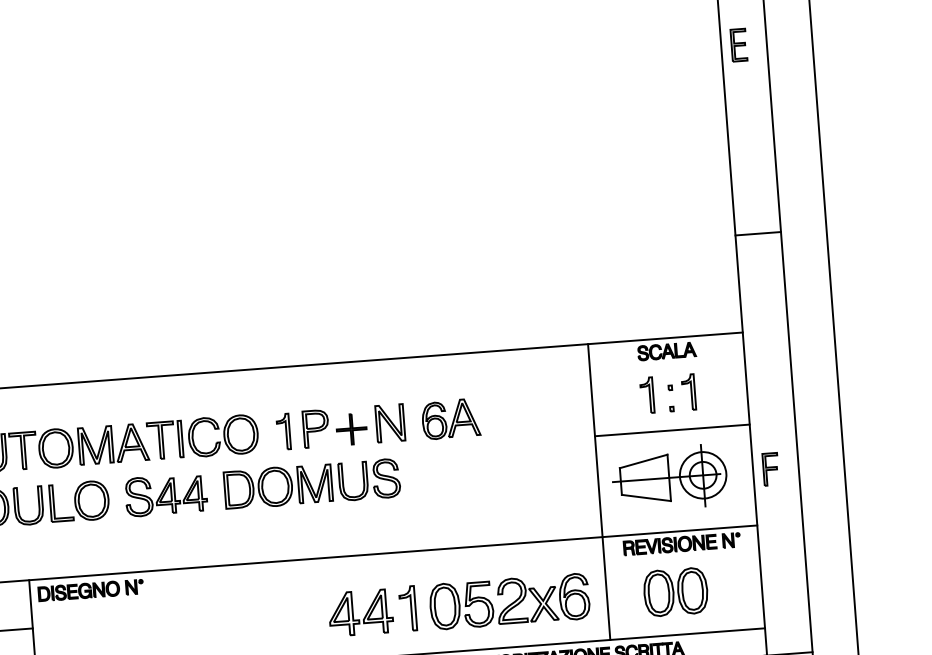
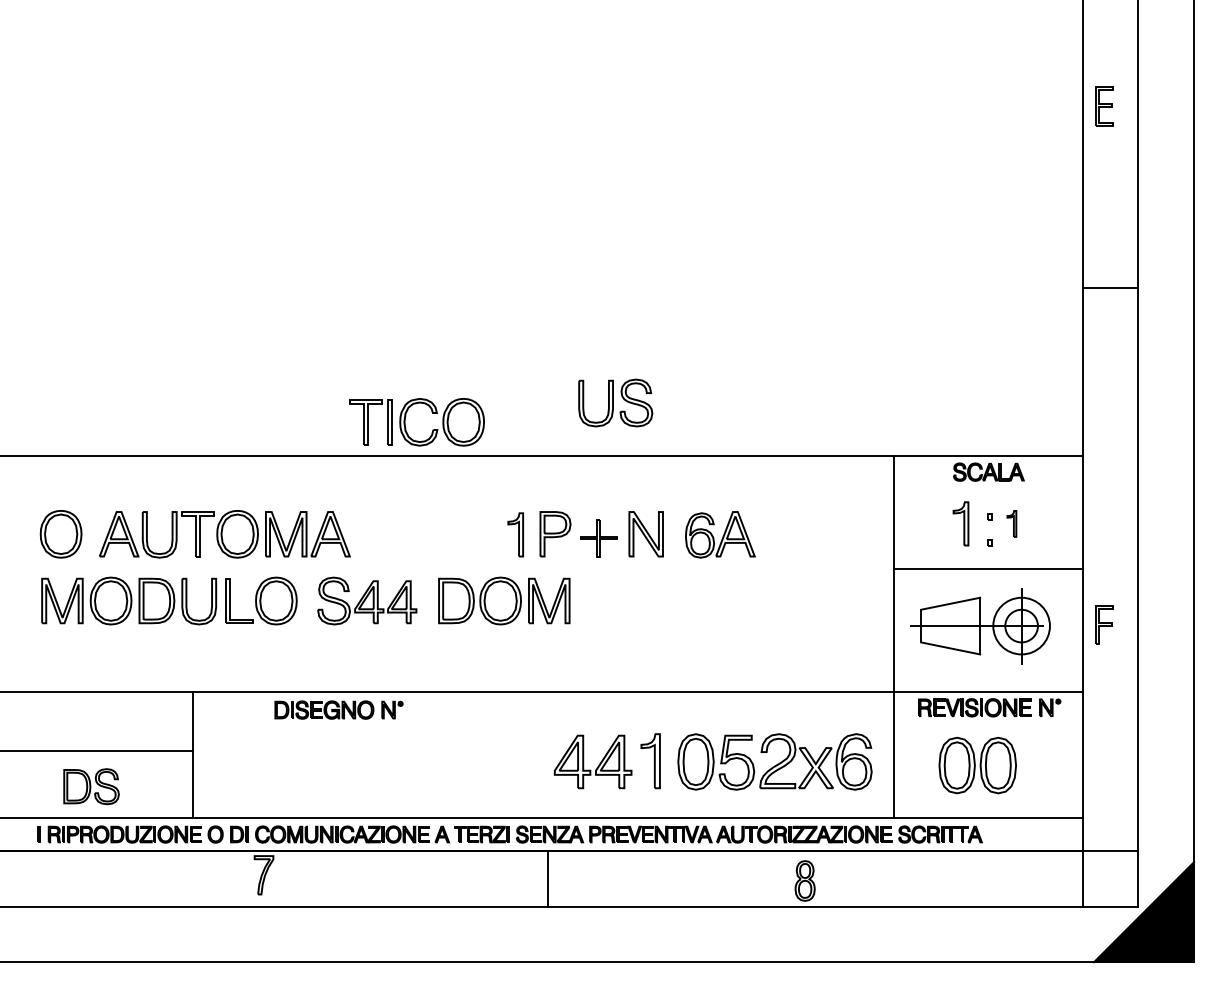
line: (758, 233) -> (1110, 288), moved
part: (688, 392) -> (1011, 523), size x0.6
part: (193, 438) -> (405, 422), moved
part: (369, 479) -> (615, 402), moved
part: (90, 590) -> (338, 709), moved

